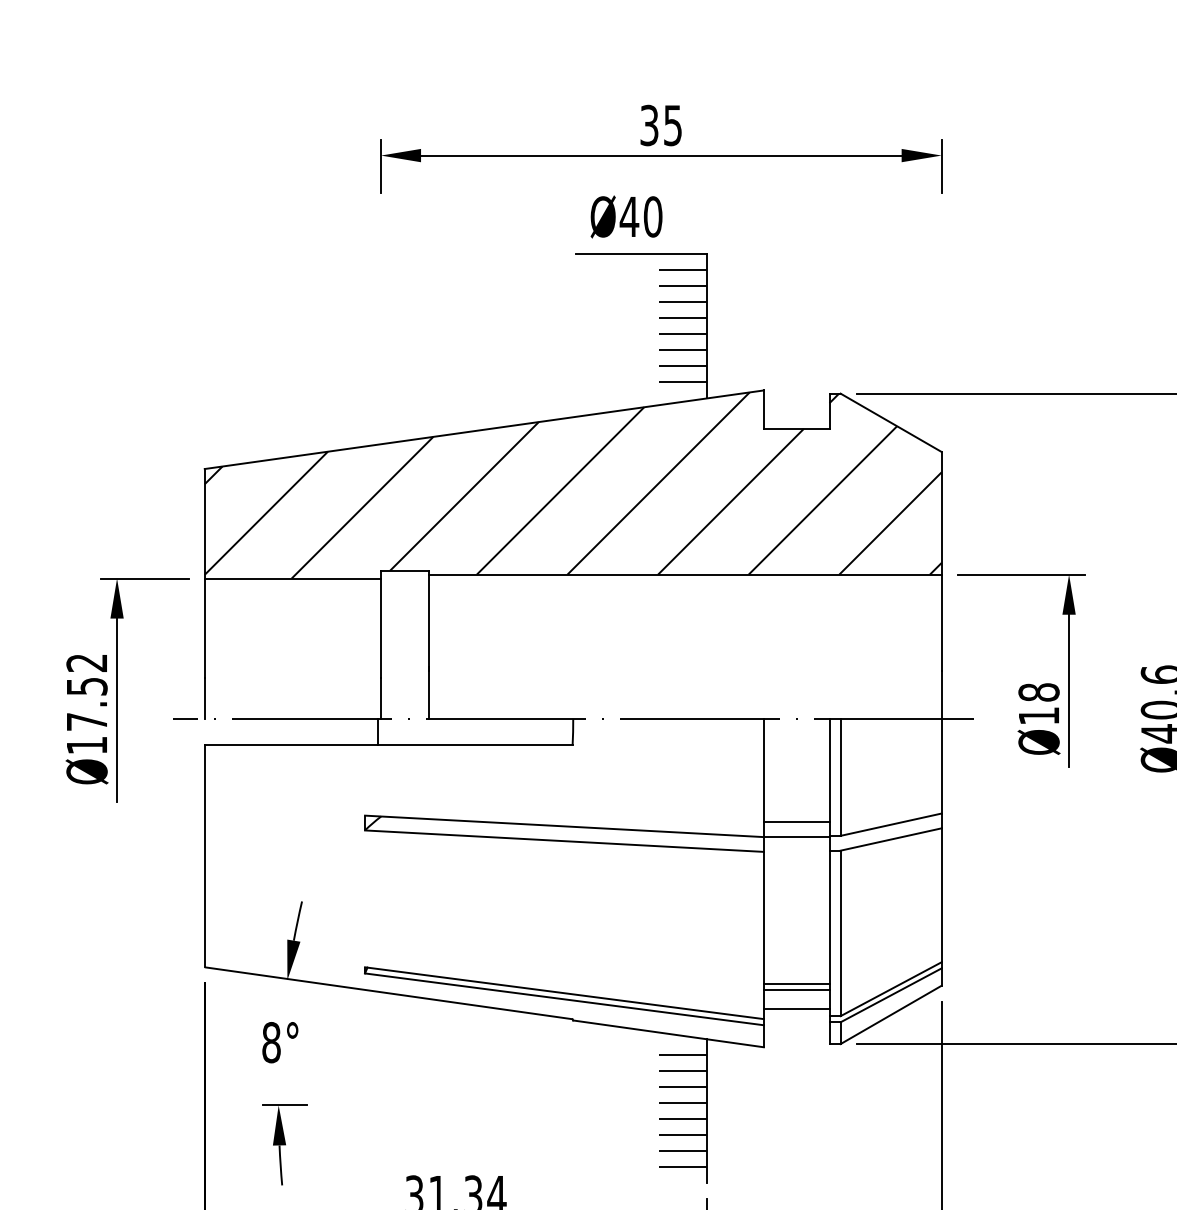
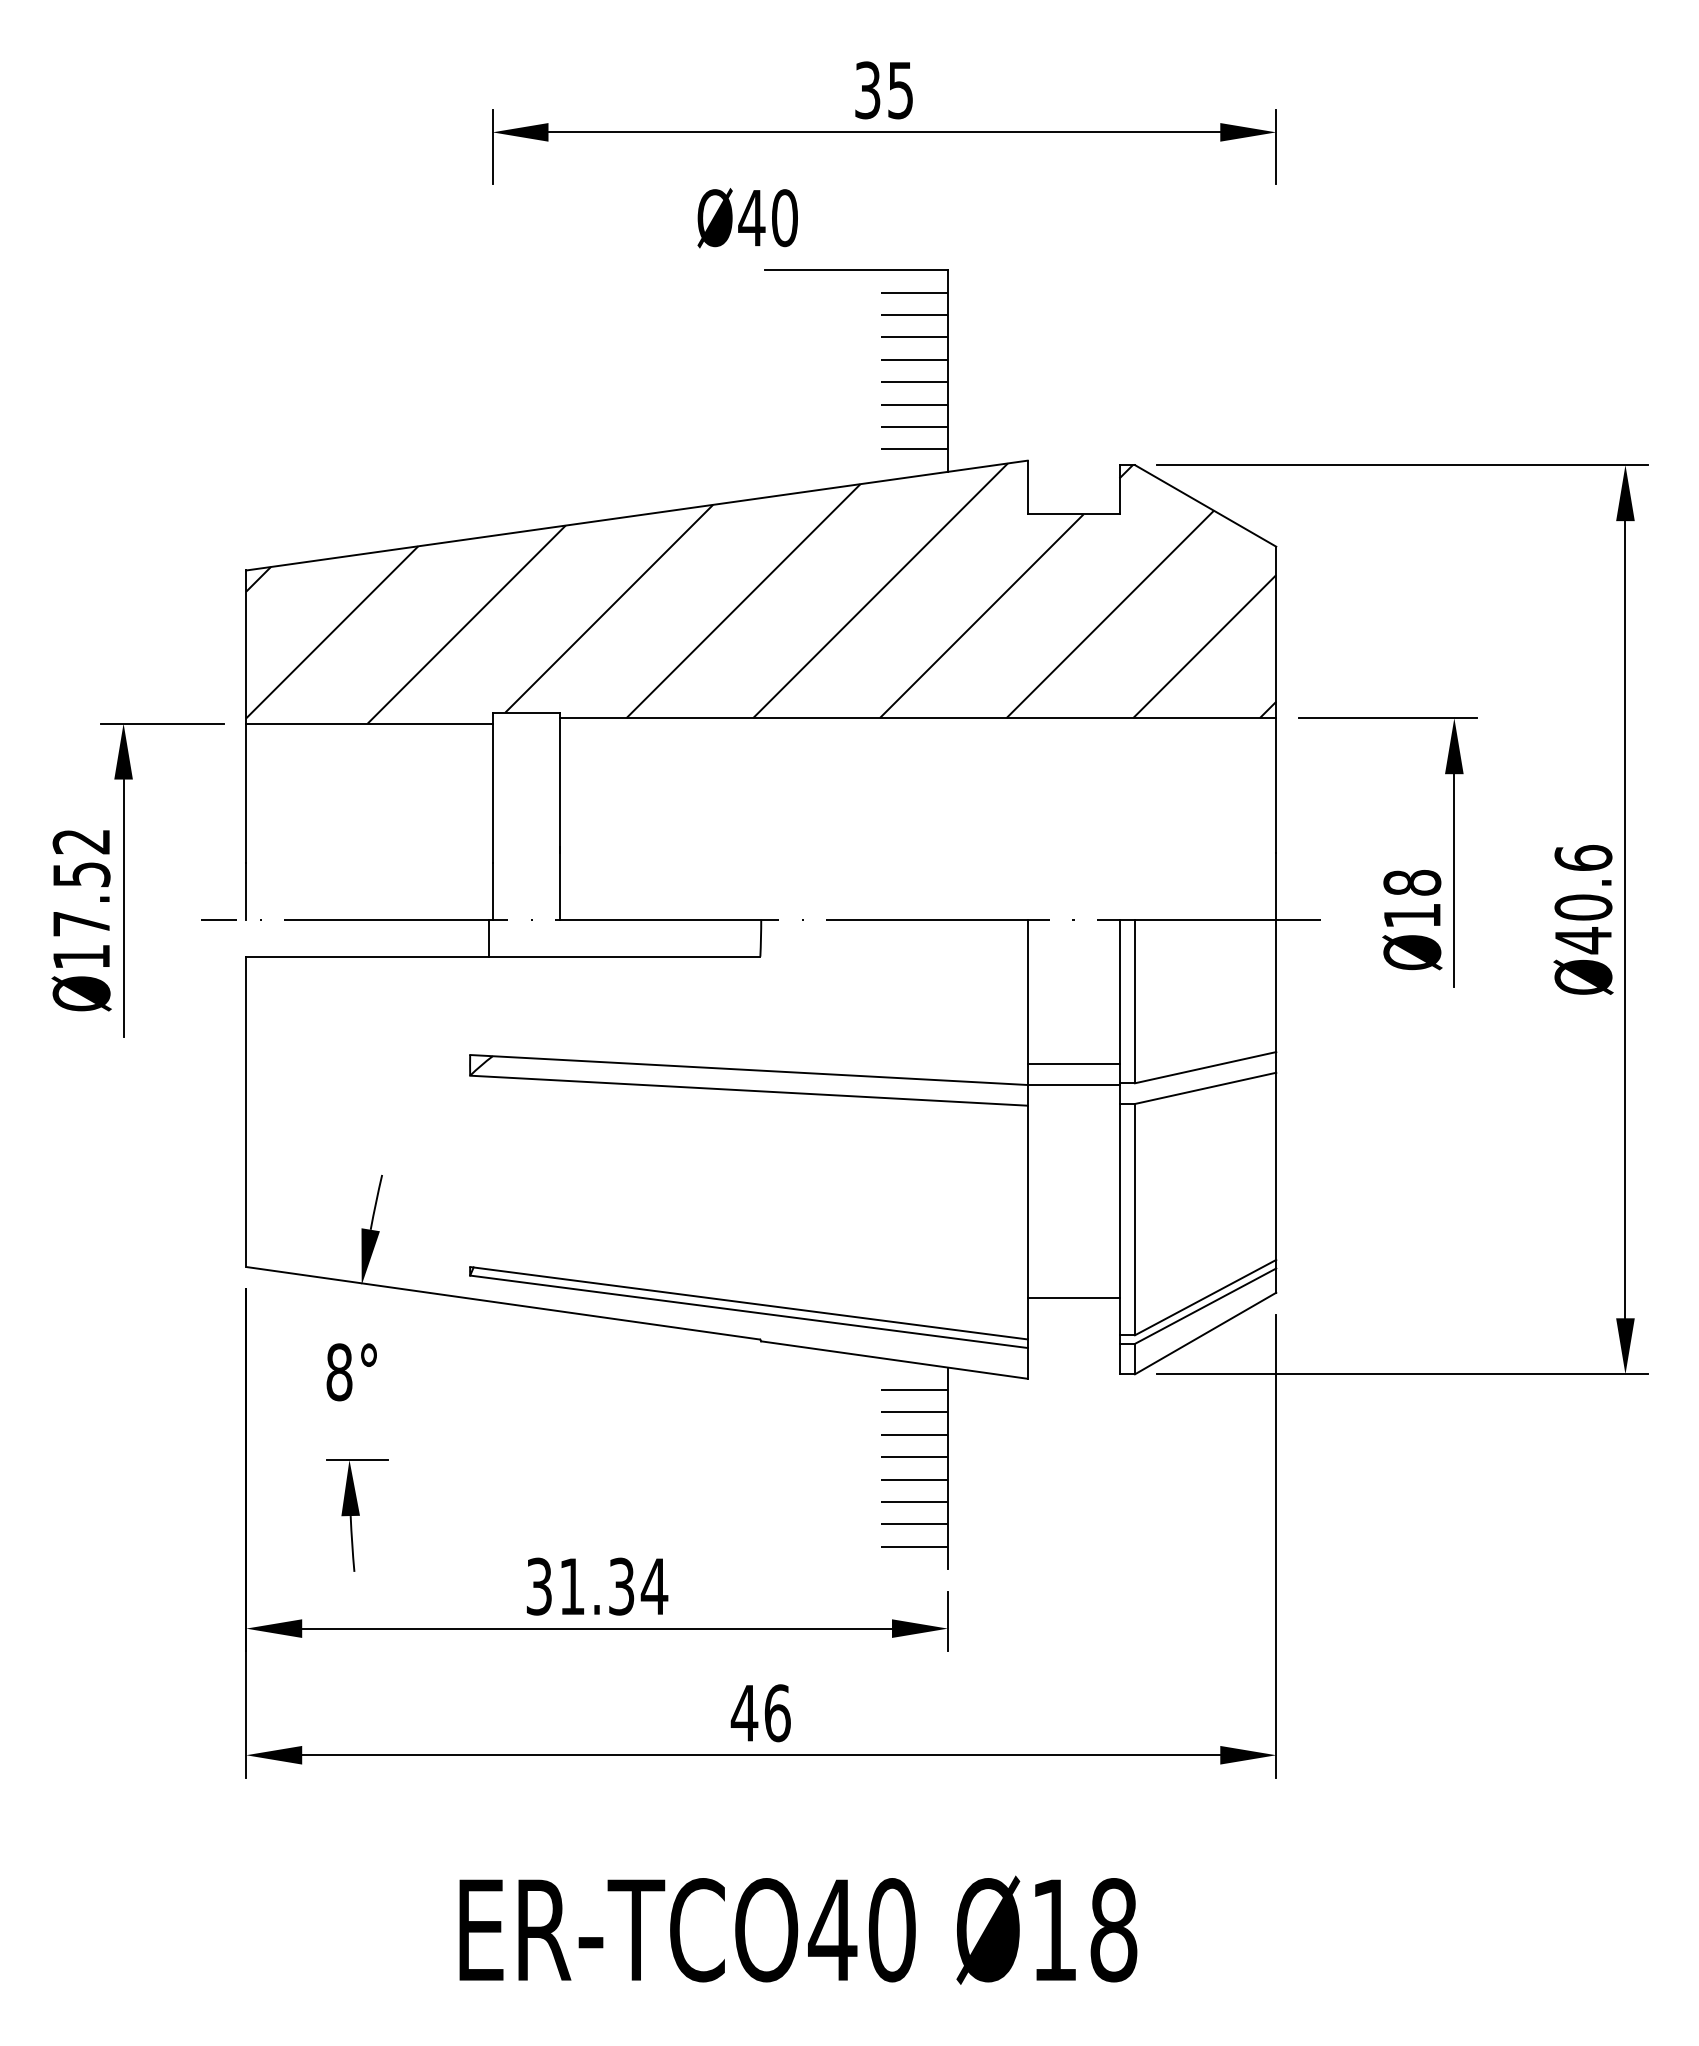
text: (626, 217) -> (747, 218), moved
line: (796, 983) -> (1073, 1289), removed
line: (796, 1009) -> (1073, 1325), removed

